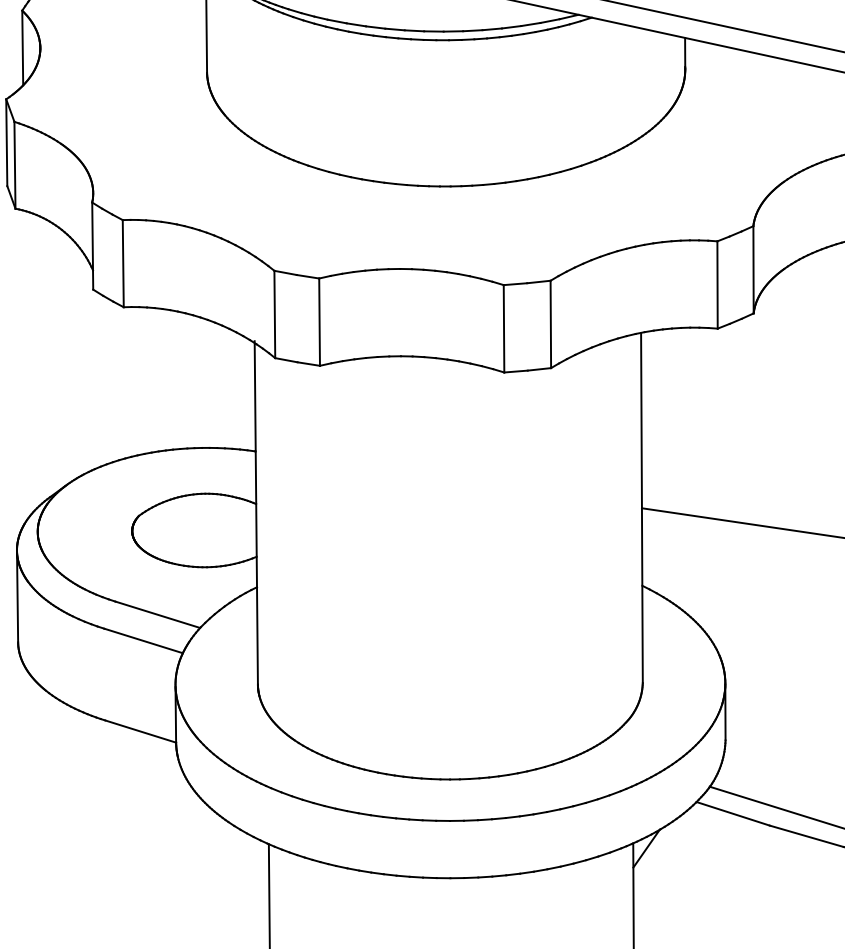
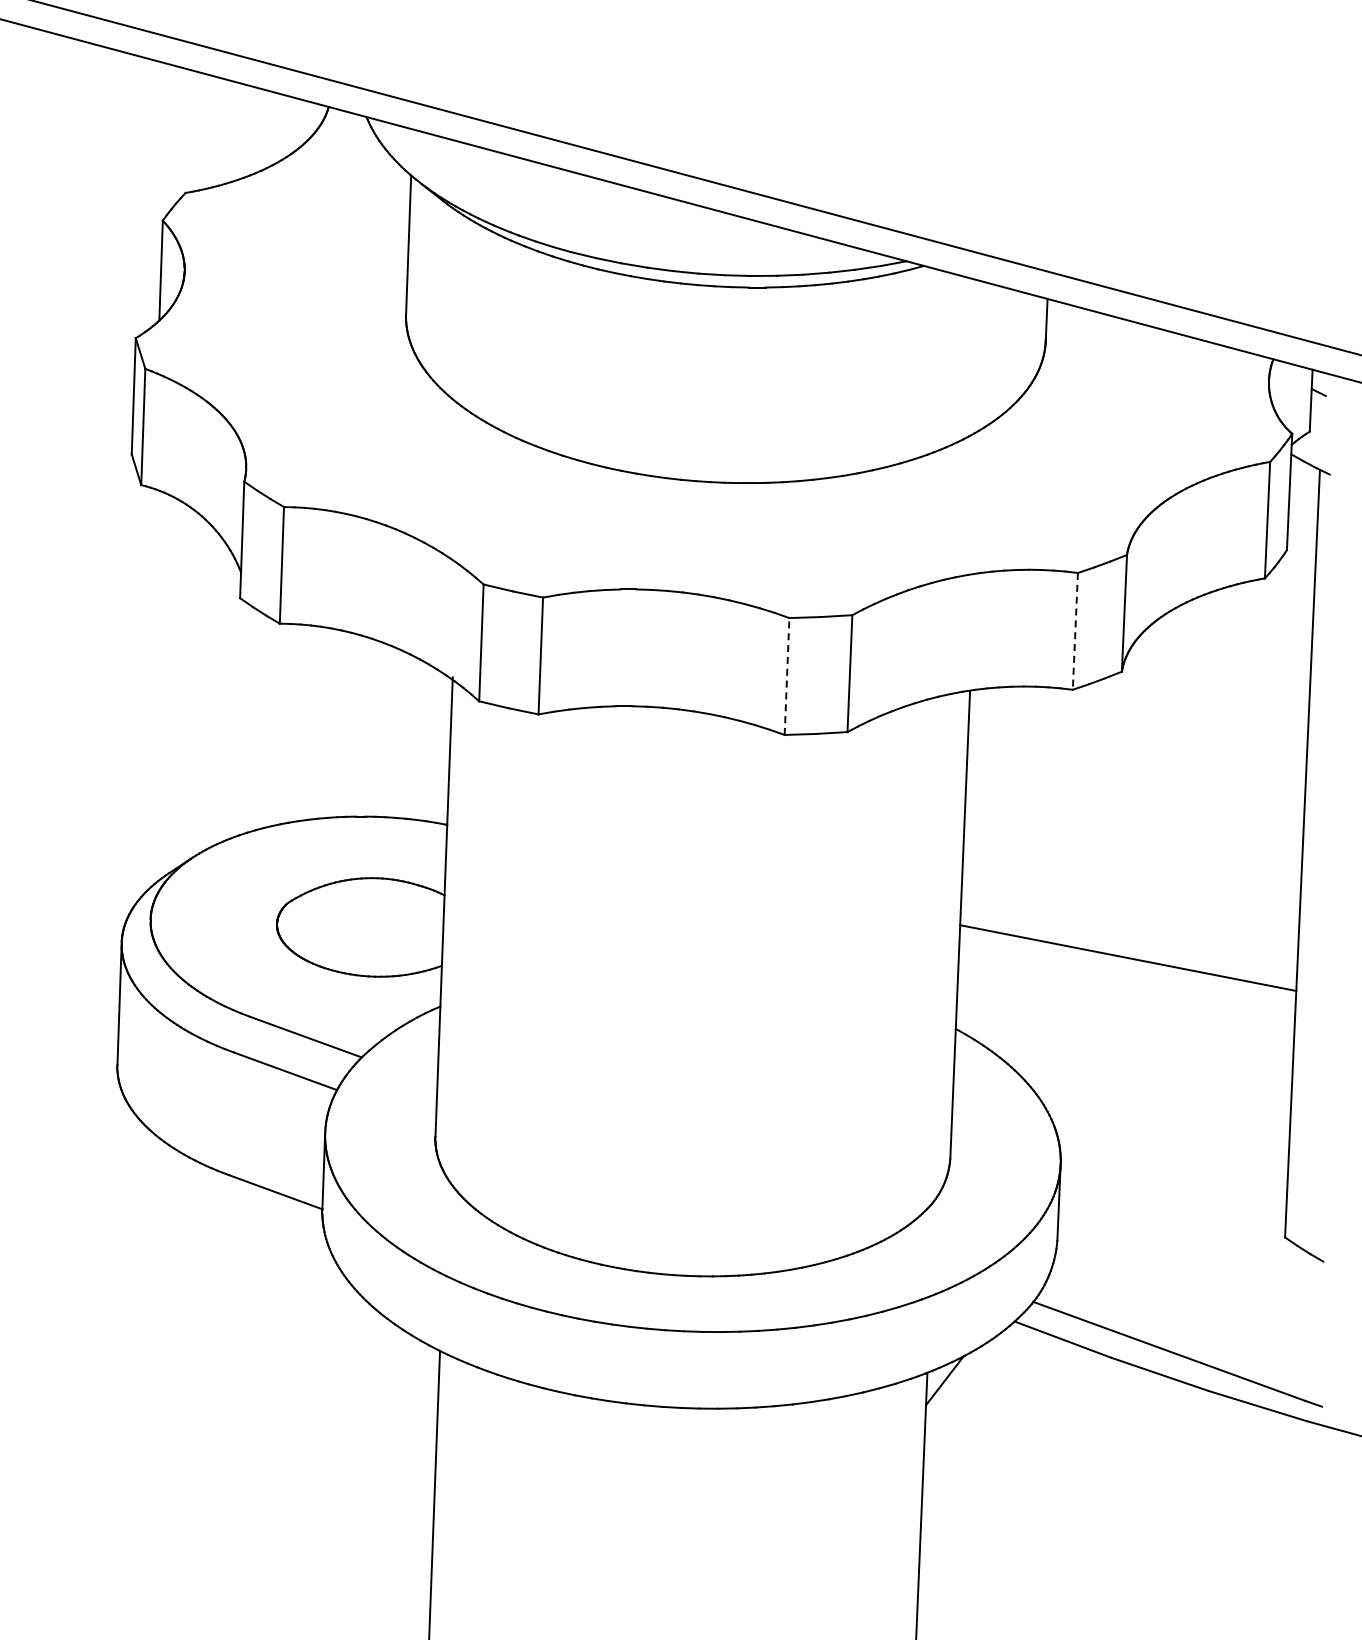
line: (717, 285) -> (1075, 631), solid -> dashed
line: (504, 328) -> (787, 676), solid -> dashed

